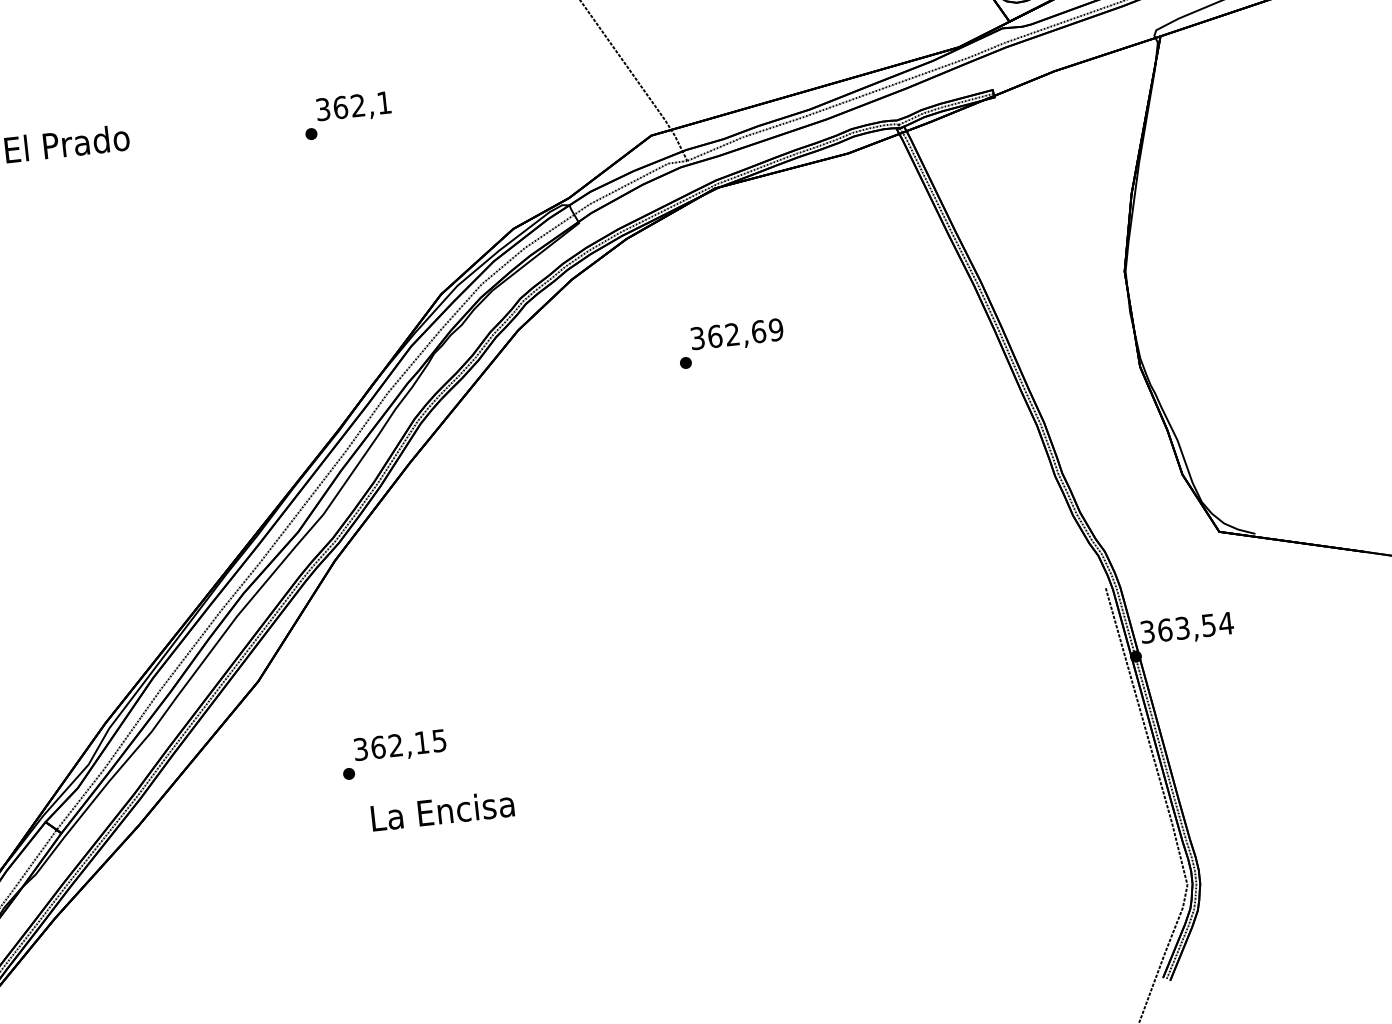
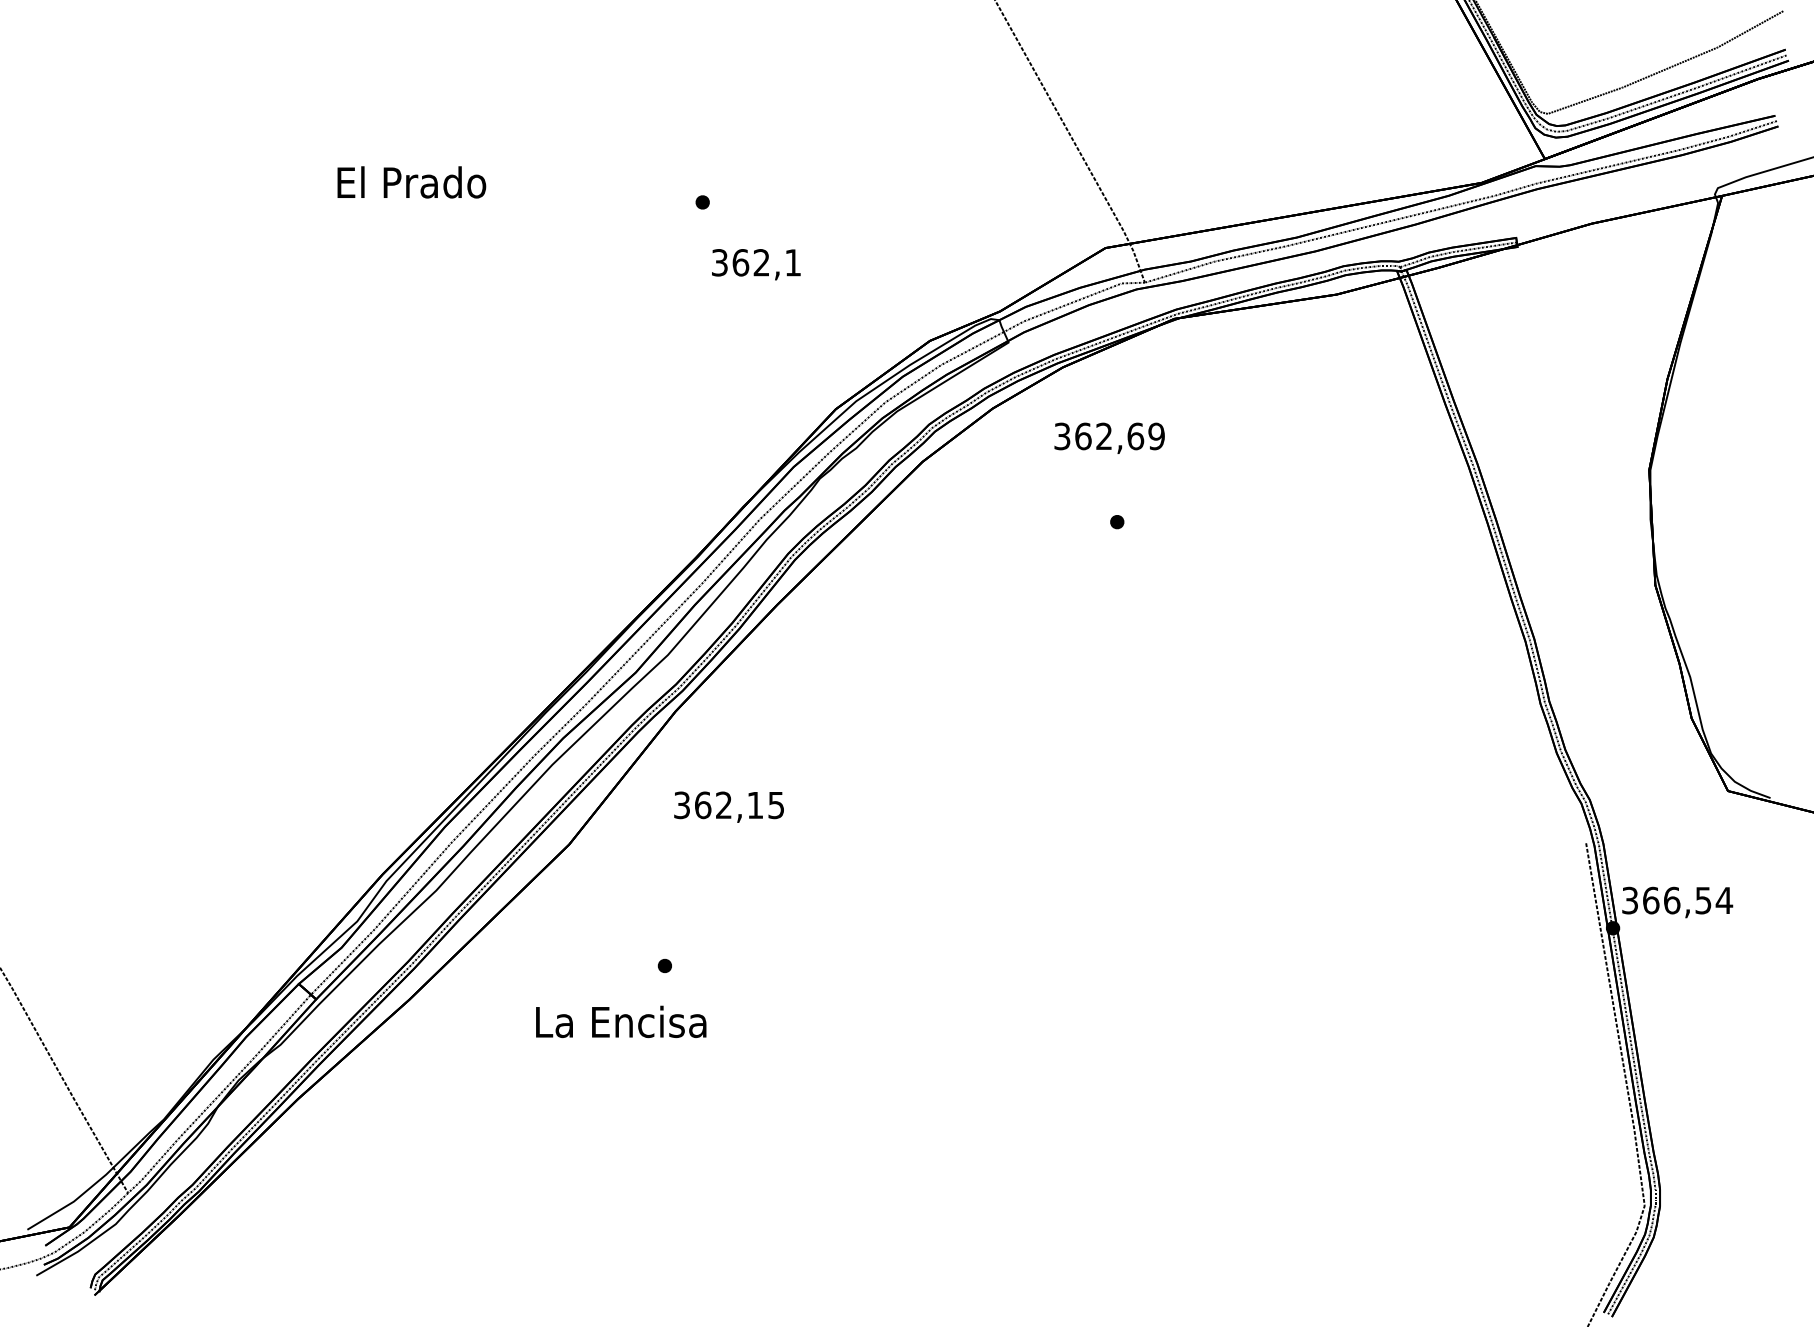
text: (353, 107) -> (756, 264), moved
text: (737, 335) -> (1109, 437), moved
text: (1182, 628) -> (1672, 900), 363,54 -> 366,54
text: (399, 746) -> (728, 806), moved
text: (442, 810) -> (621, 1021), moved

